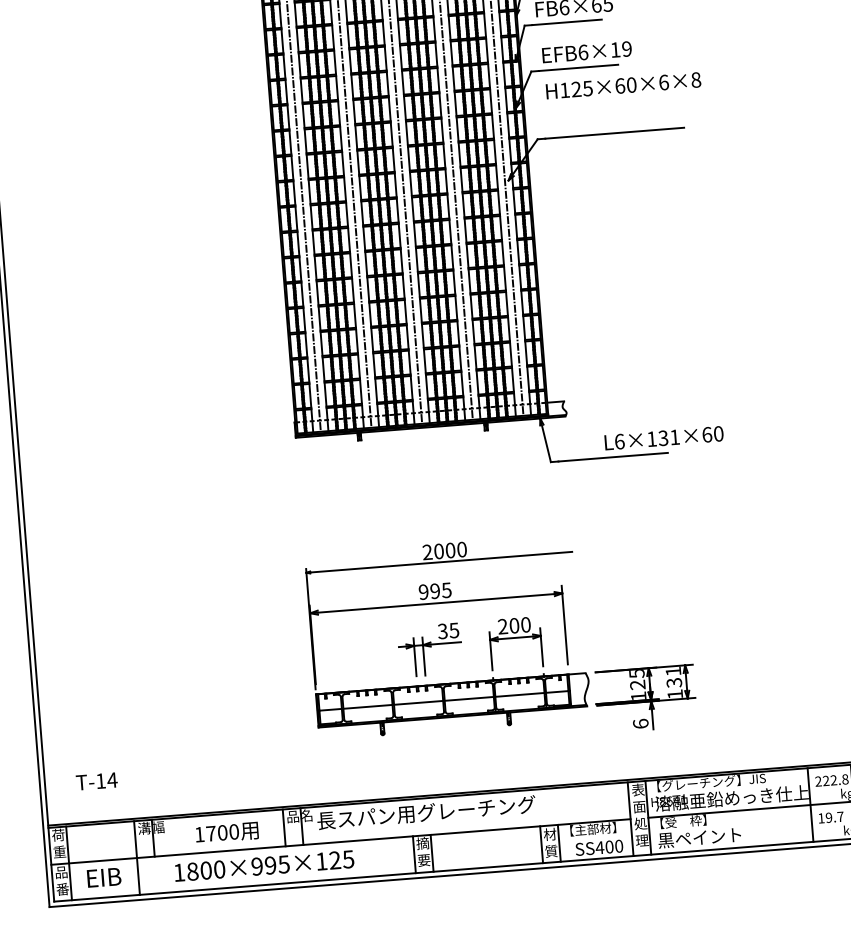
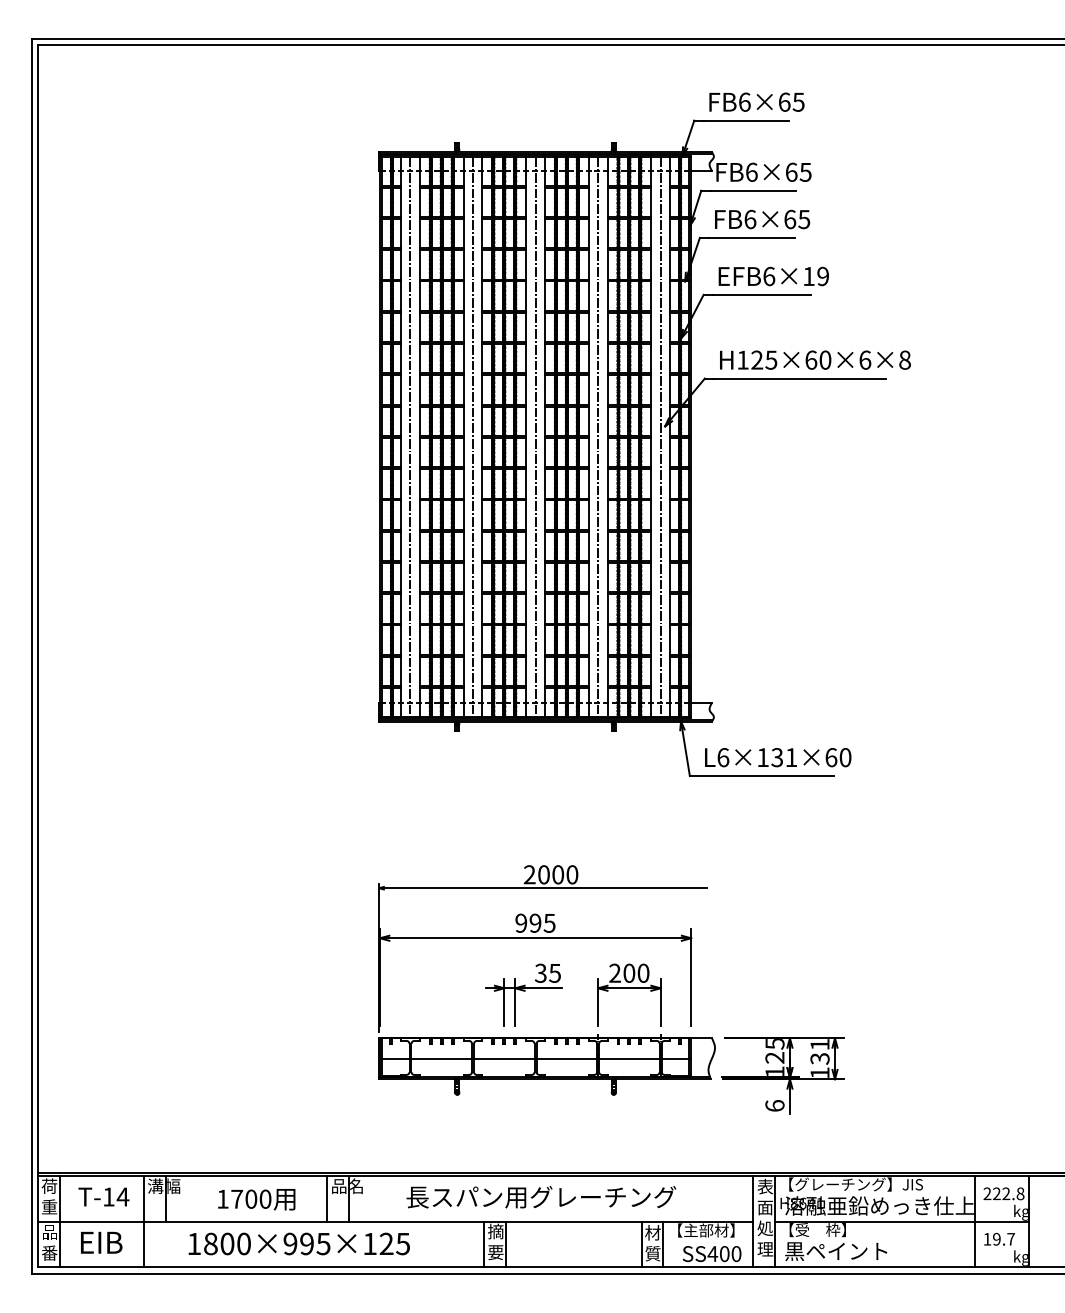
text: (623, 85) -> (815, 359), moved
text: (664, 438) -> (778, 757), moved
text: (96, 781) -> (103, 1196), moved
text: (425, 813) -> (540, 1197), moved

